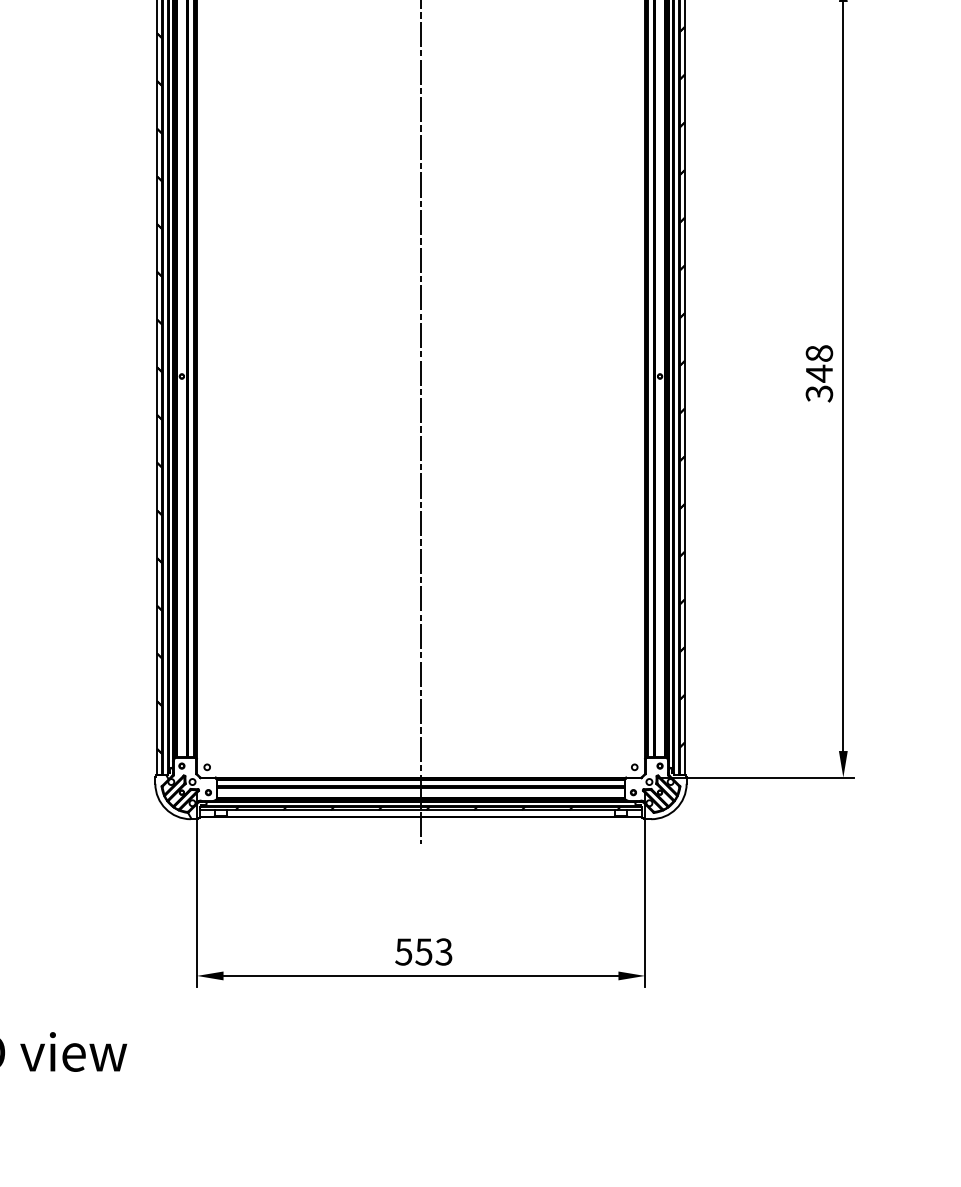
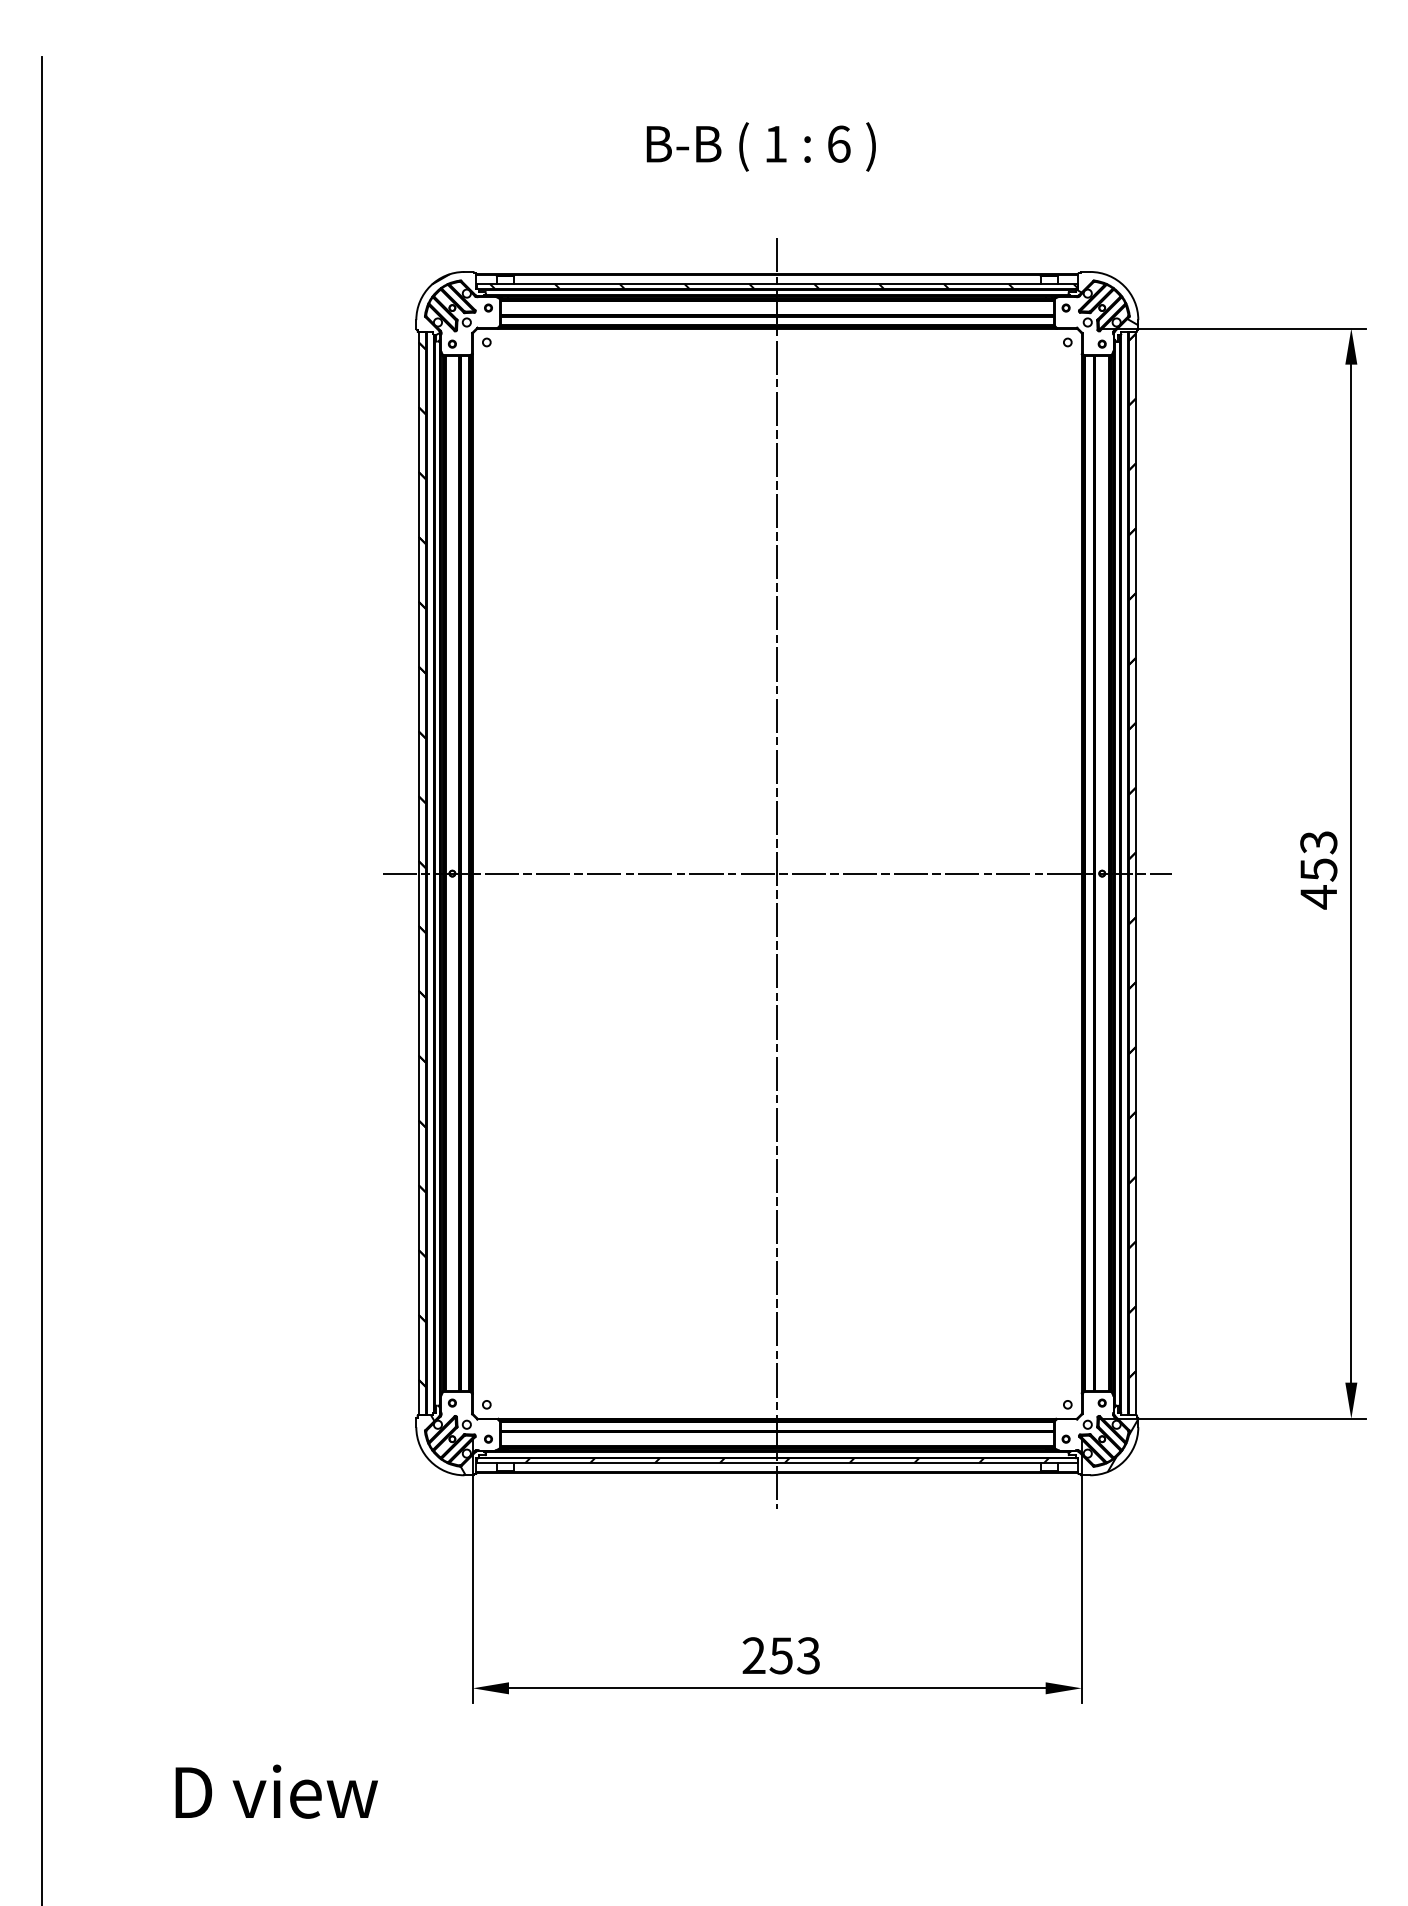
text: (819, 374) -> (1318, 870), 348 -> 453
line: (421, 376) -> (777, 873), added
hatch: (674, 797) -> (1122, 1445), added
text: (403, 951) -> (753, 1655), 553 -> 253

